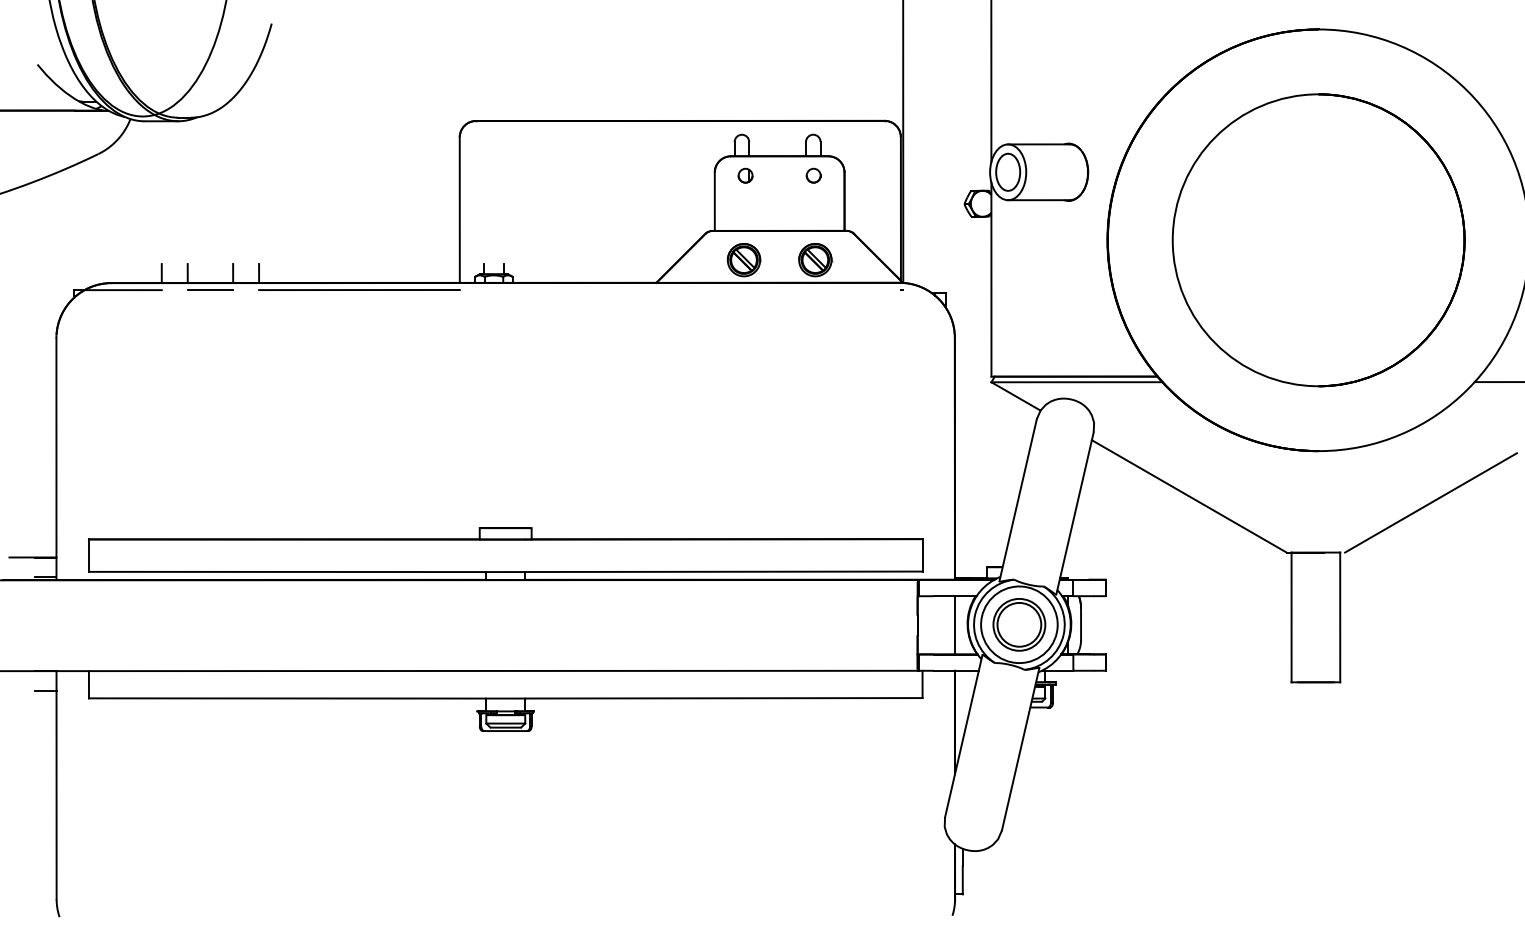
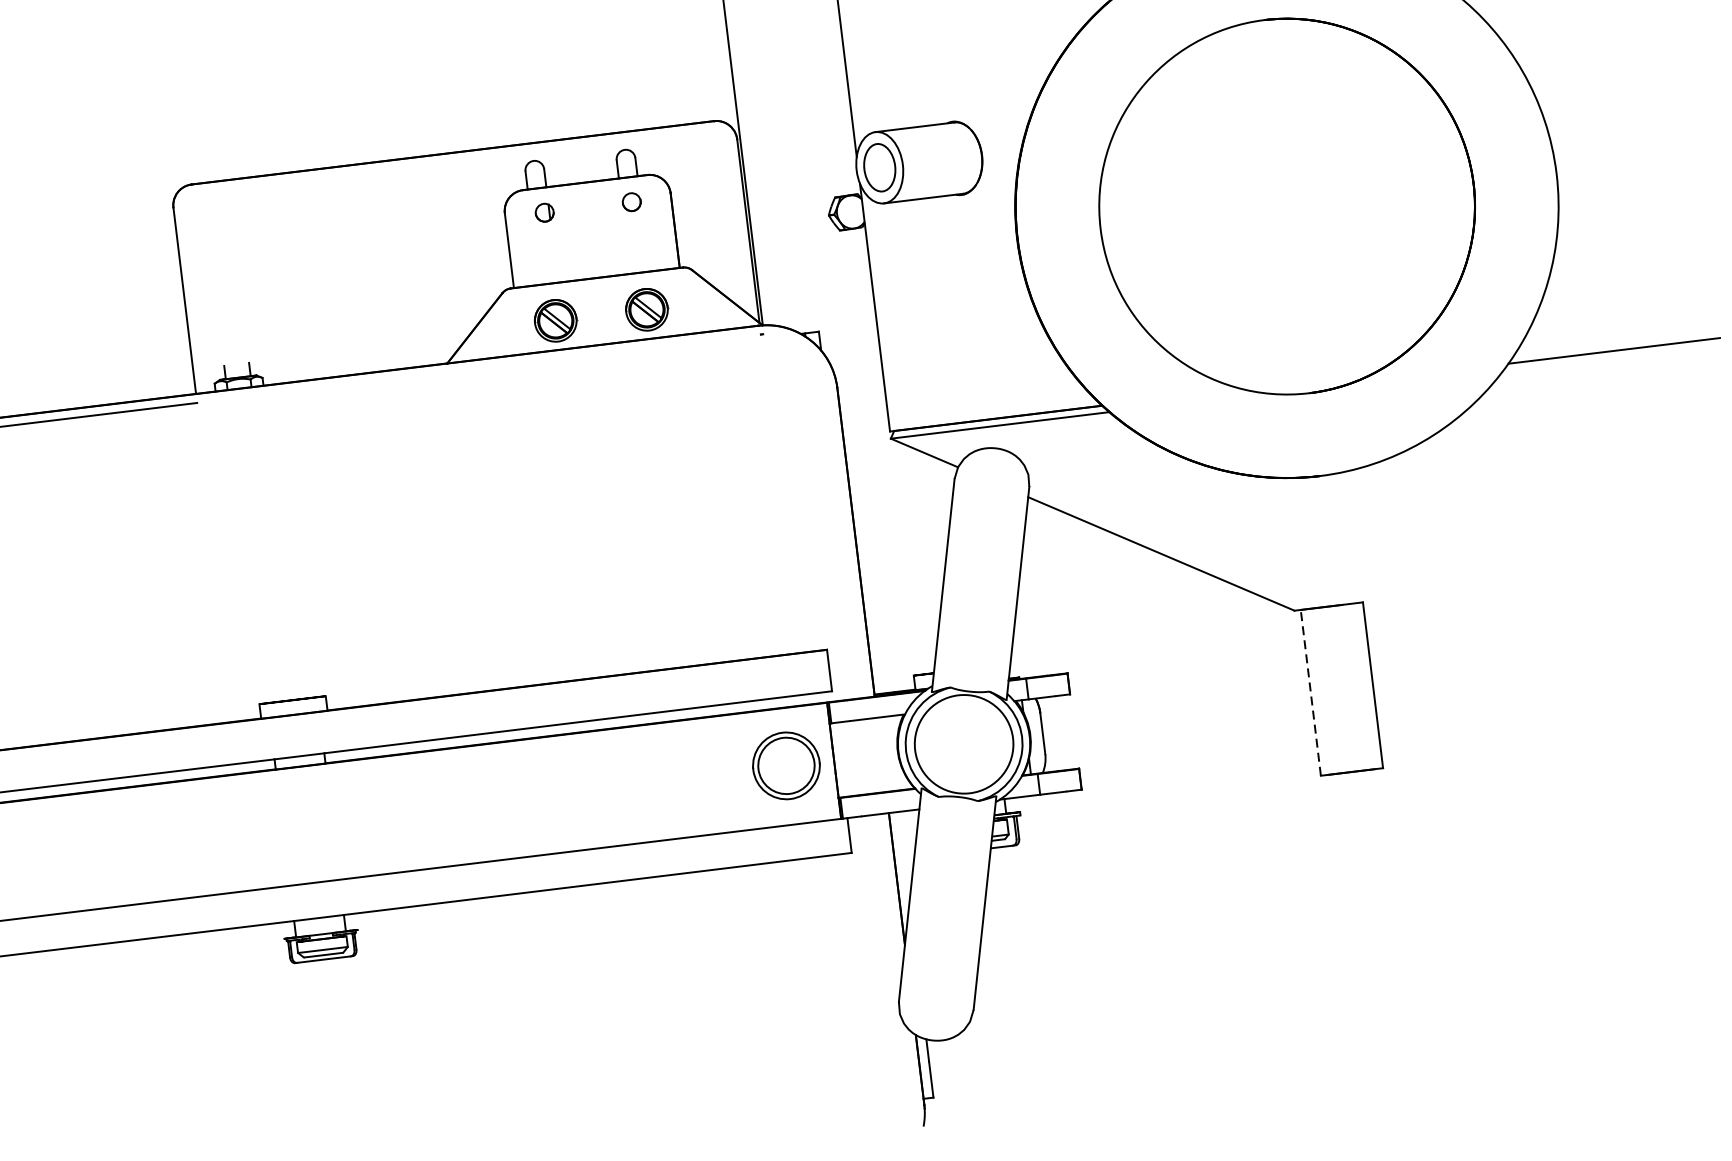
line: (1431, 502) -> (1471, 524), removed
line: (1291, 617) -> (1310, 692), solid -> dashed
part: (1019, 624) -> (786, 765), moved
line: (954, 625) -> (881, 755), removed

